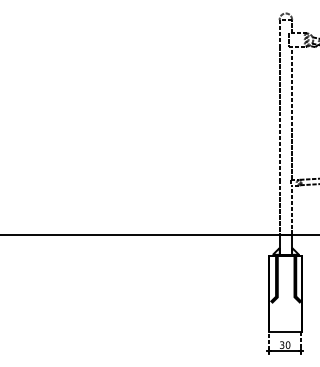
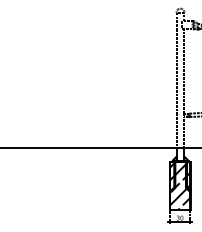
hatch: (284, 293) -> (179, 185), added

